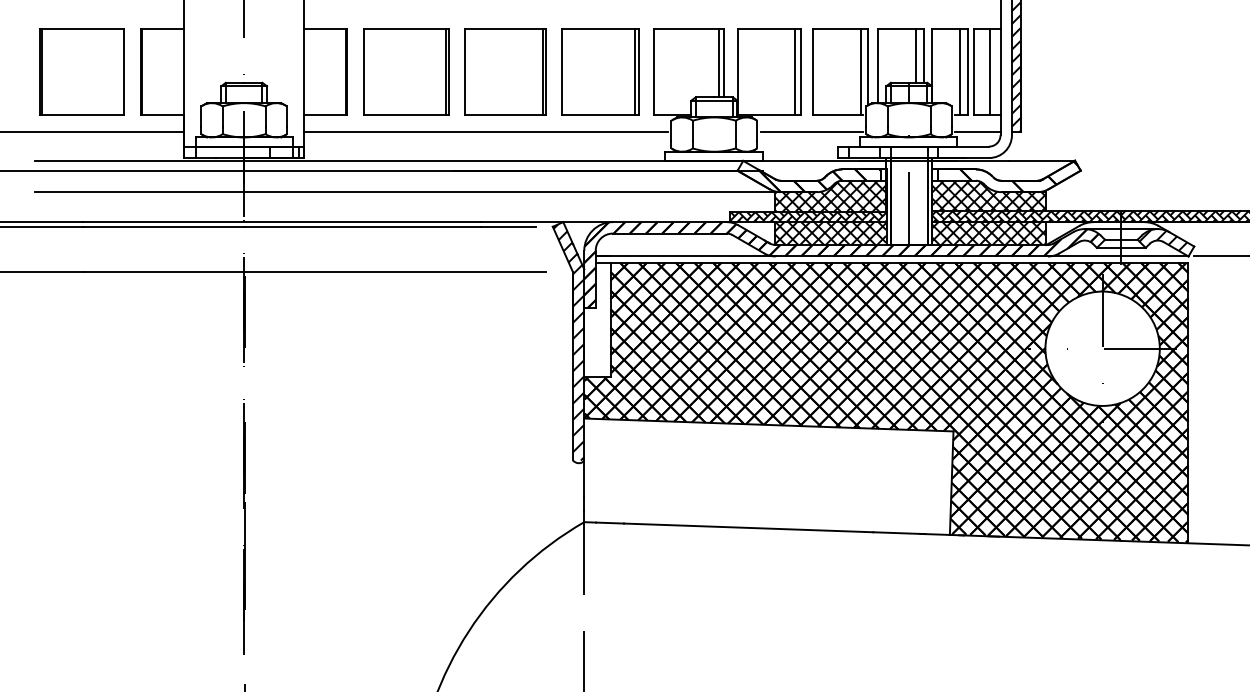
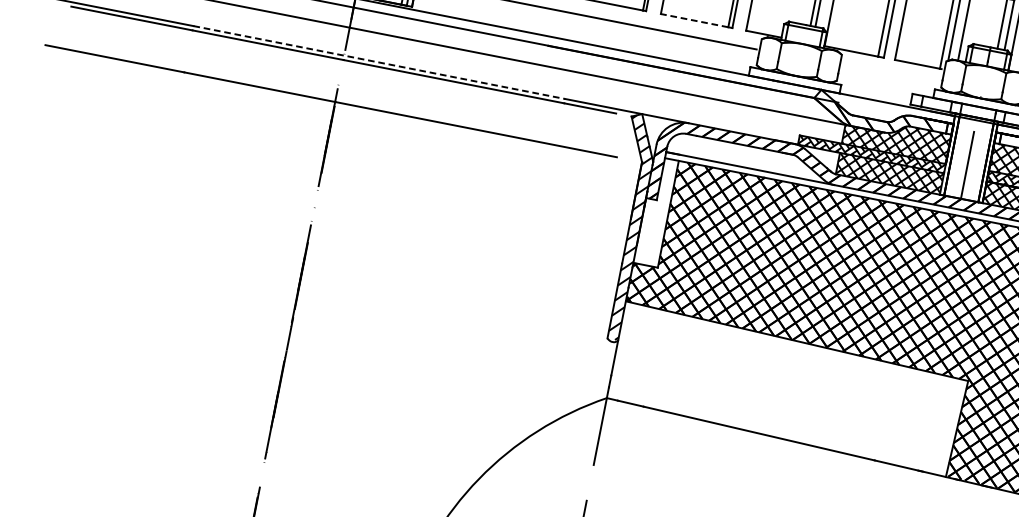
line: (597, 115) -> (693, 20), solid -> dashed
line: (811, 132) -> (890, 75), removed
line: (282, 222) -> (379, 63), solid -> dashed

